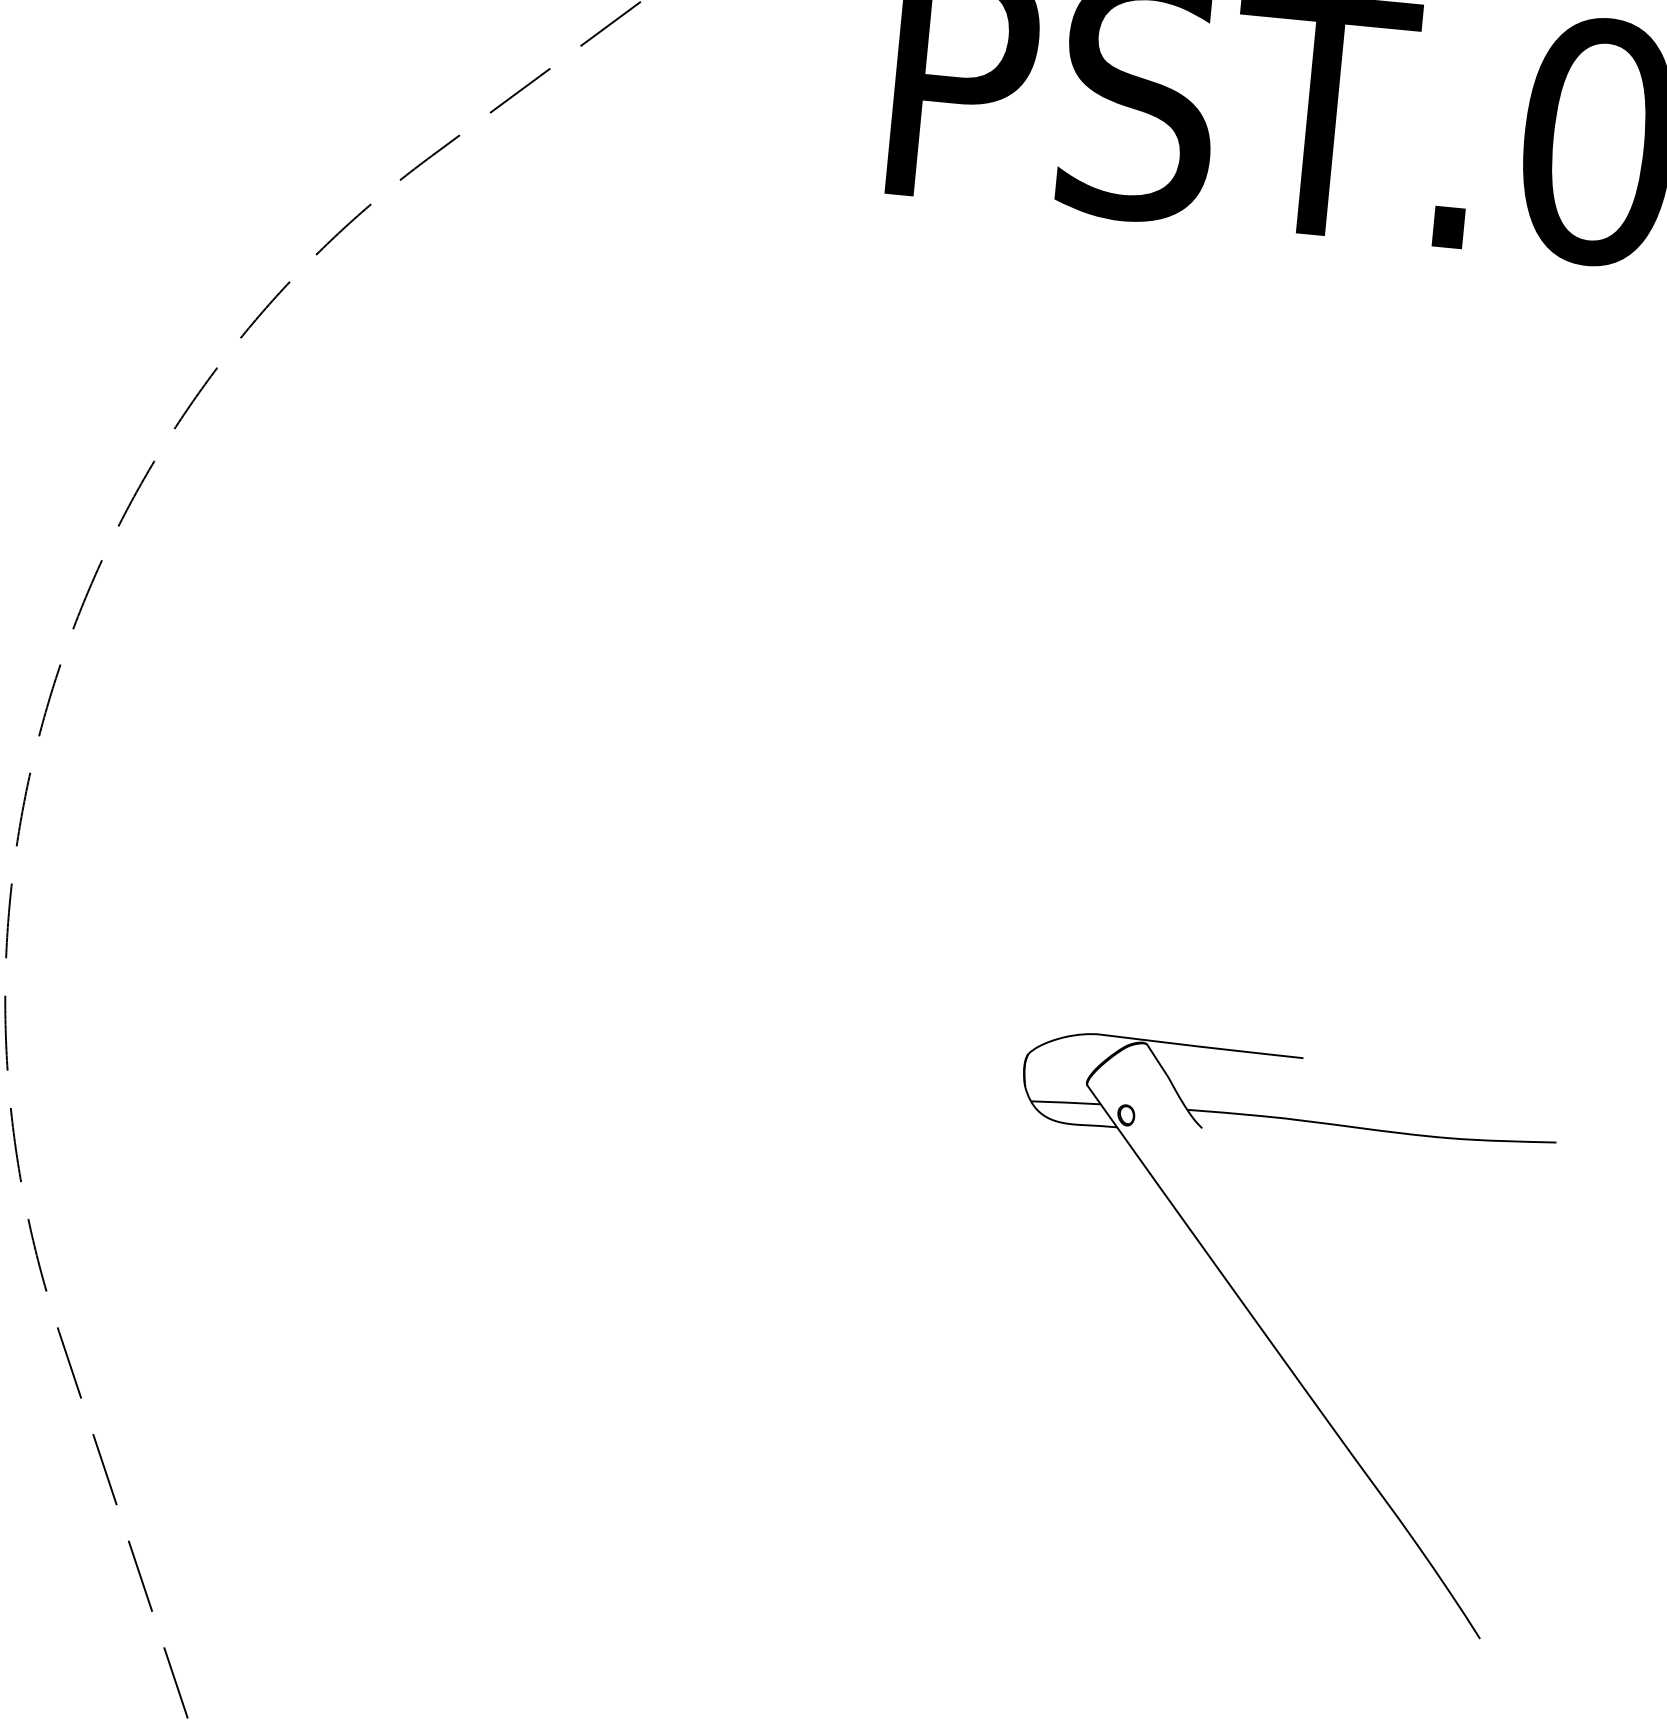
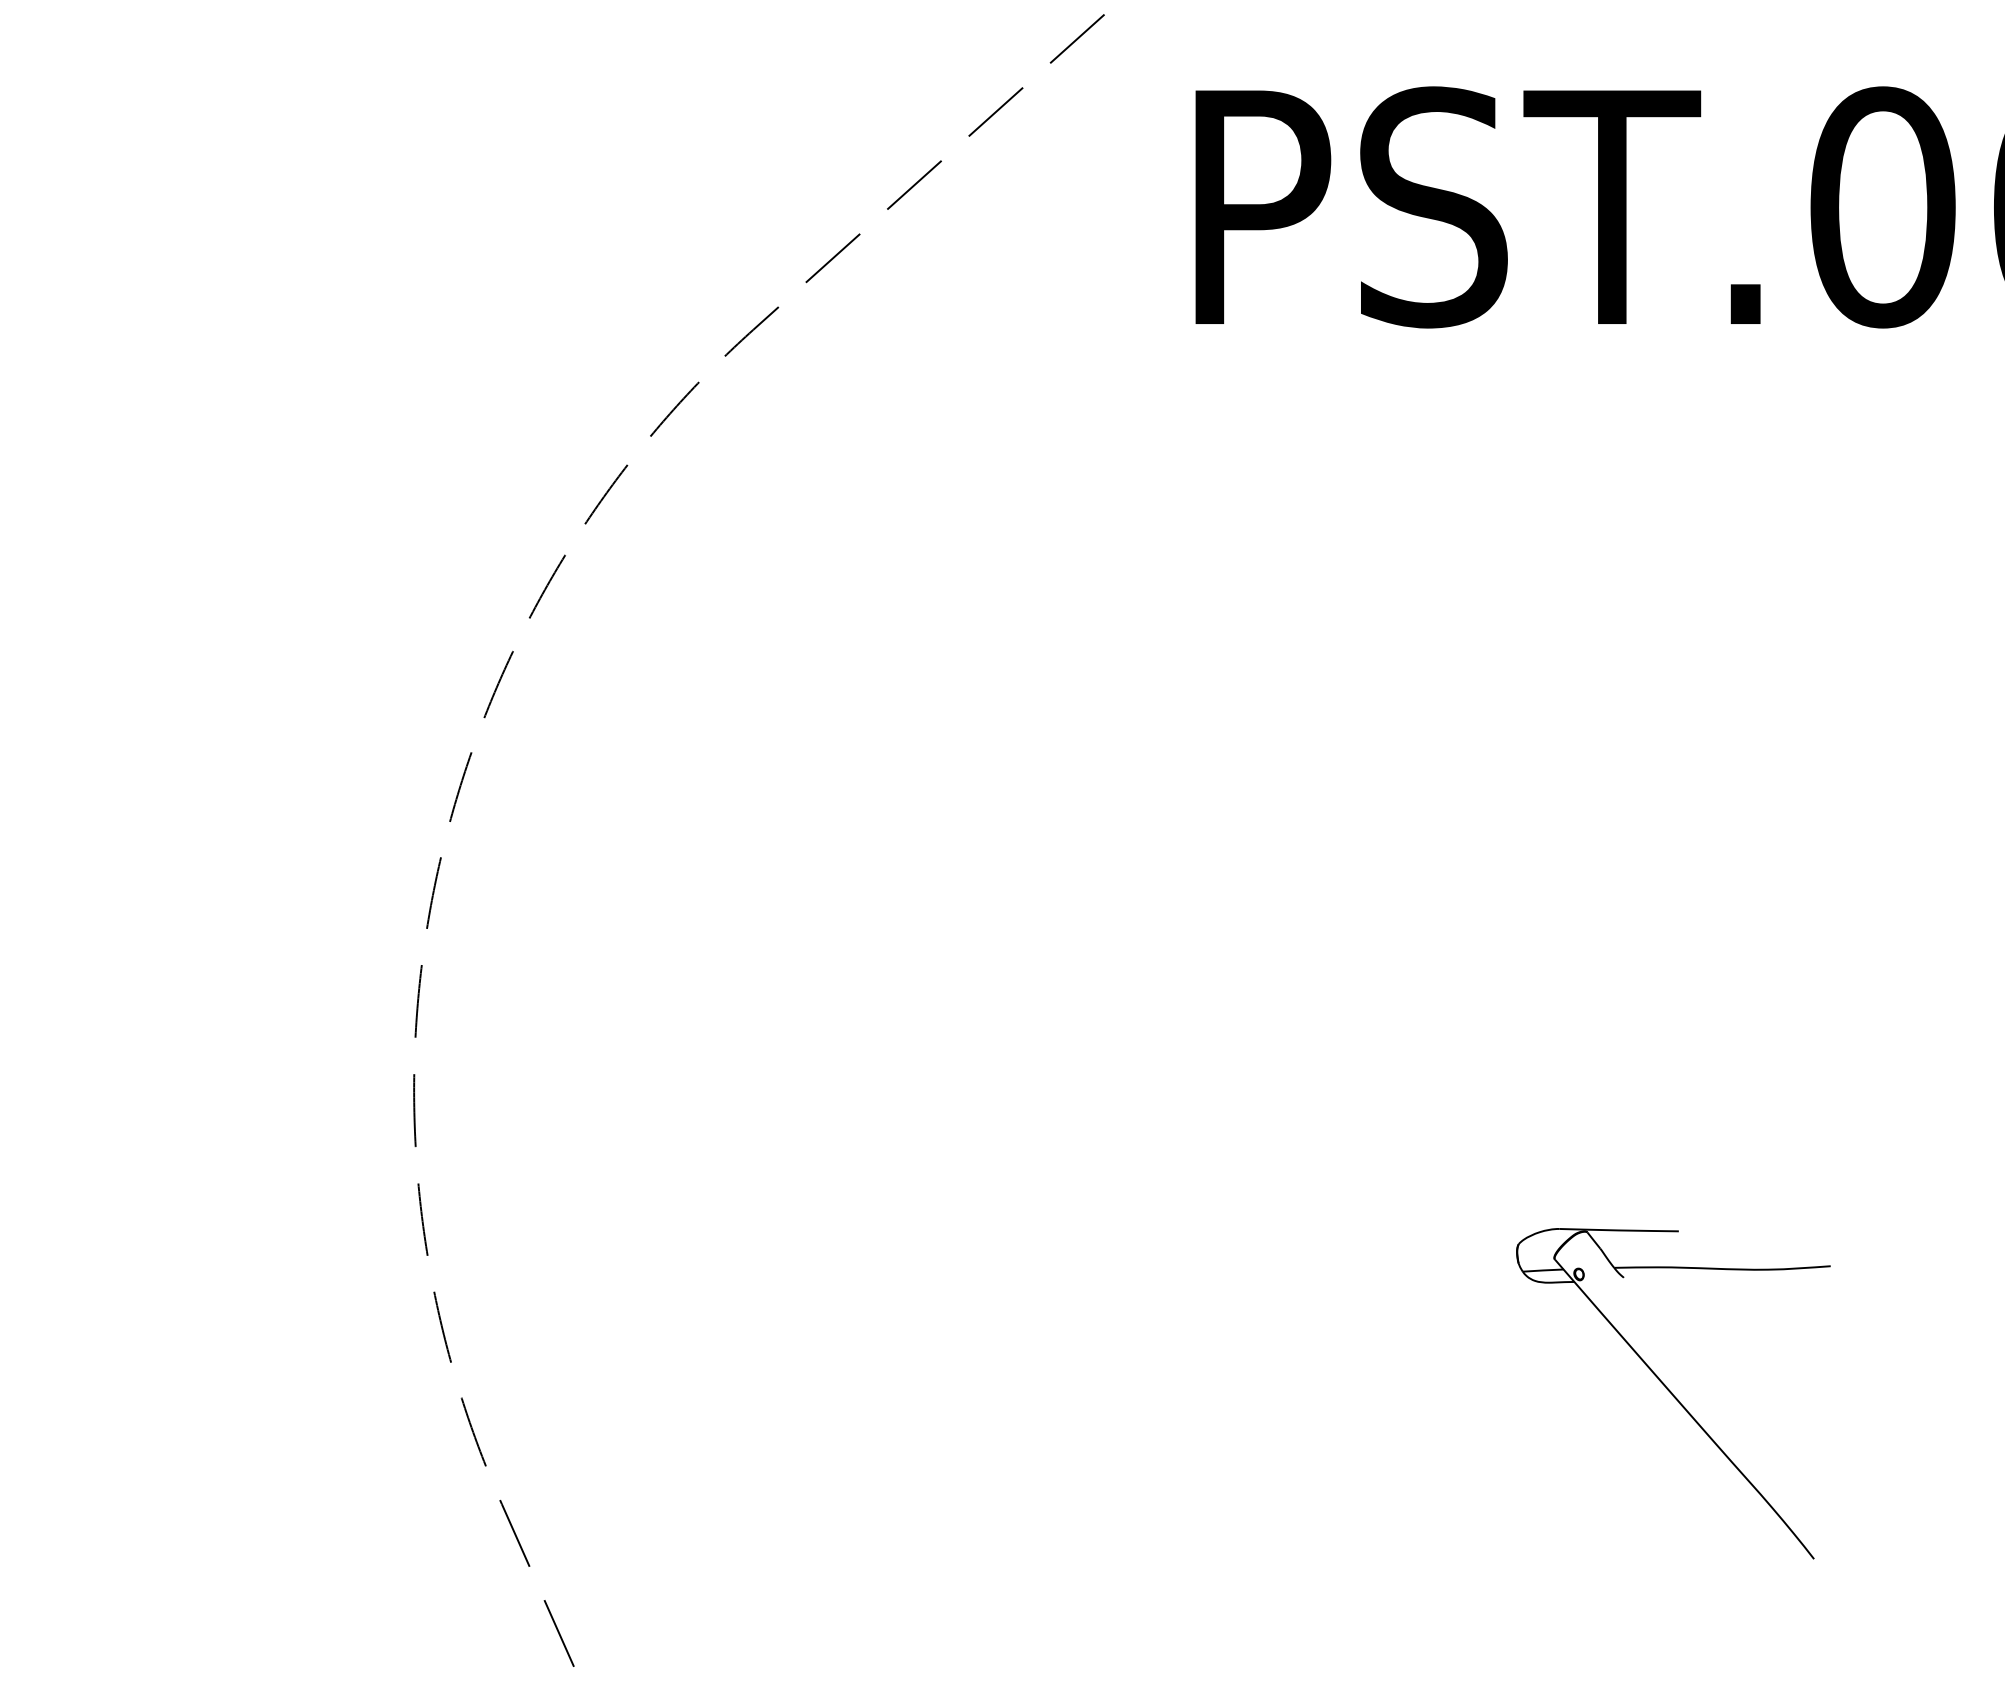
part: (1267, 1333) -> (1673, 1393), size x0.6

